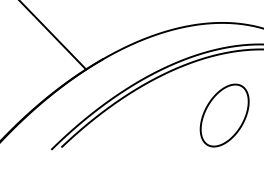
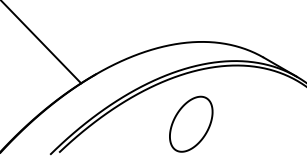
part: (224, 114) -> (191, 123), moved

